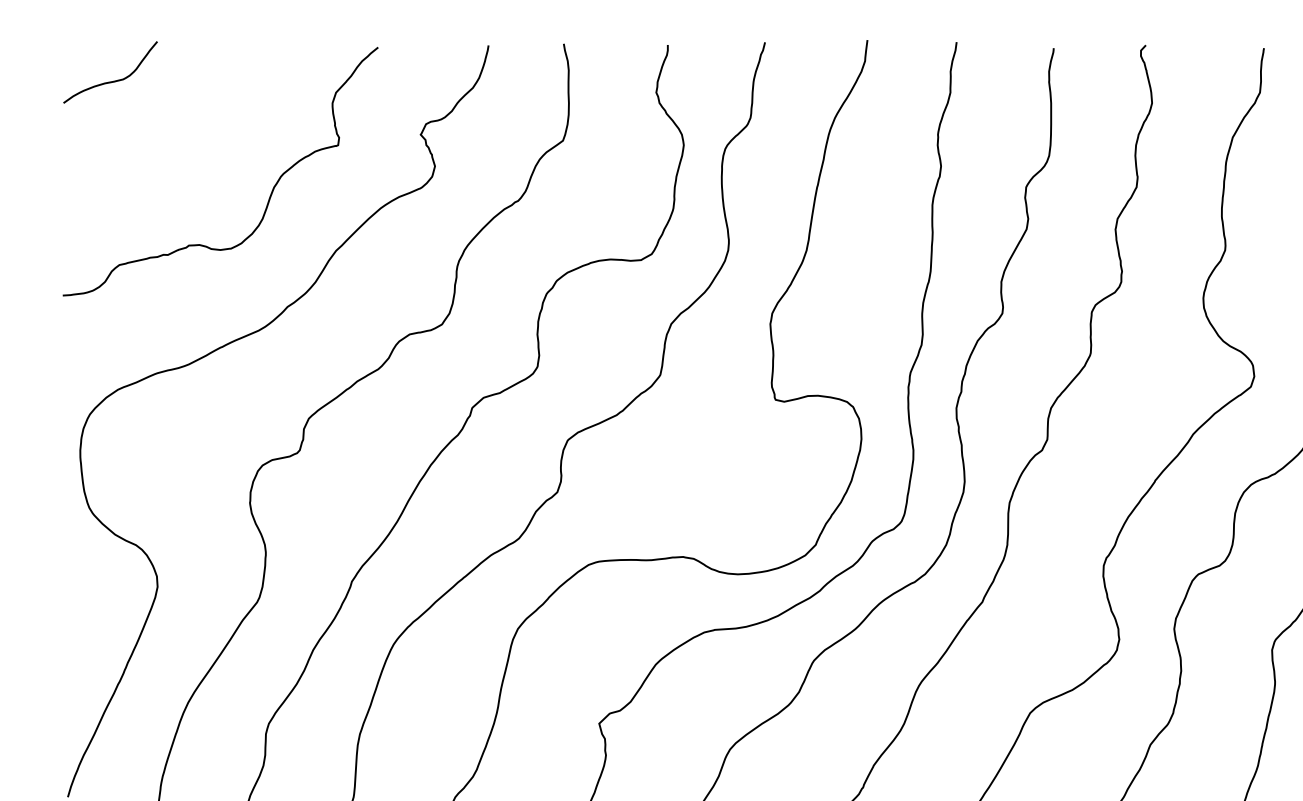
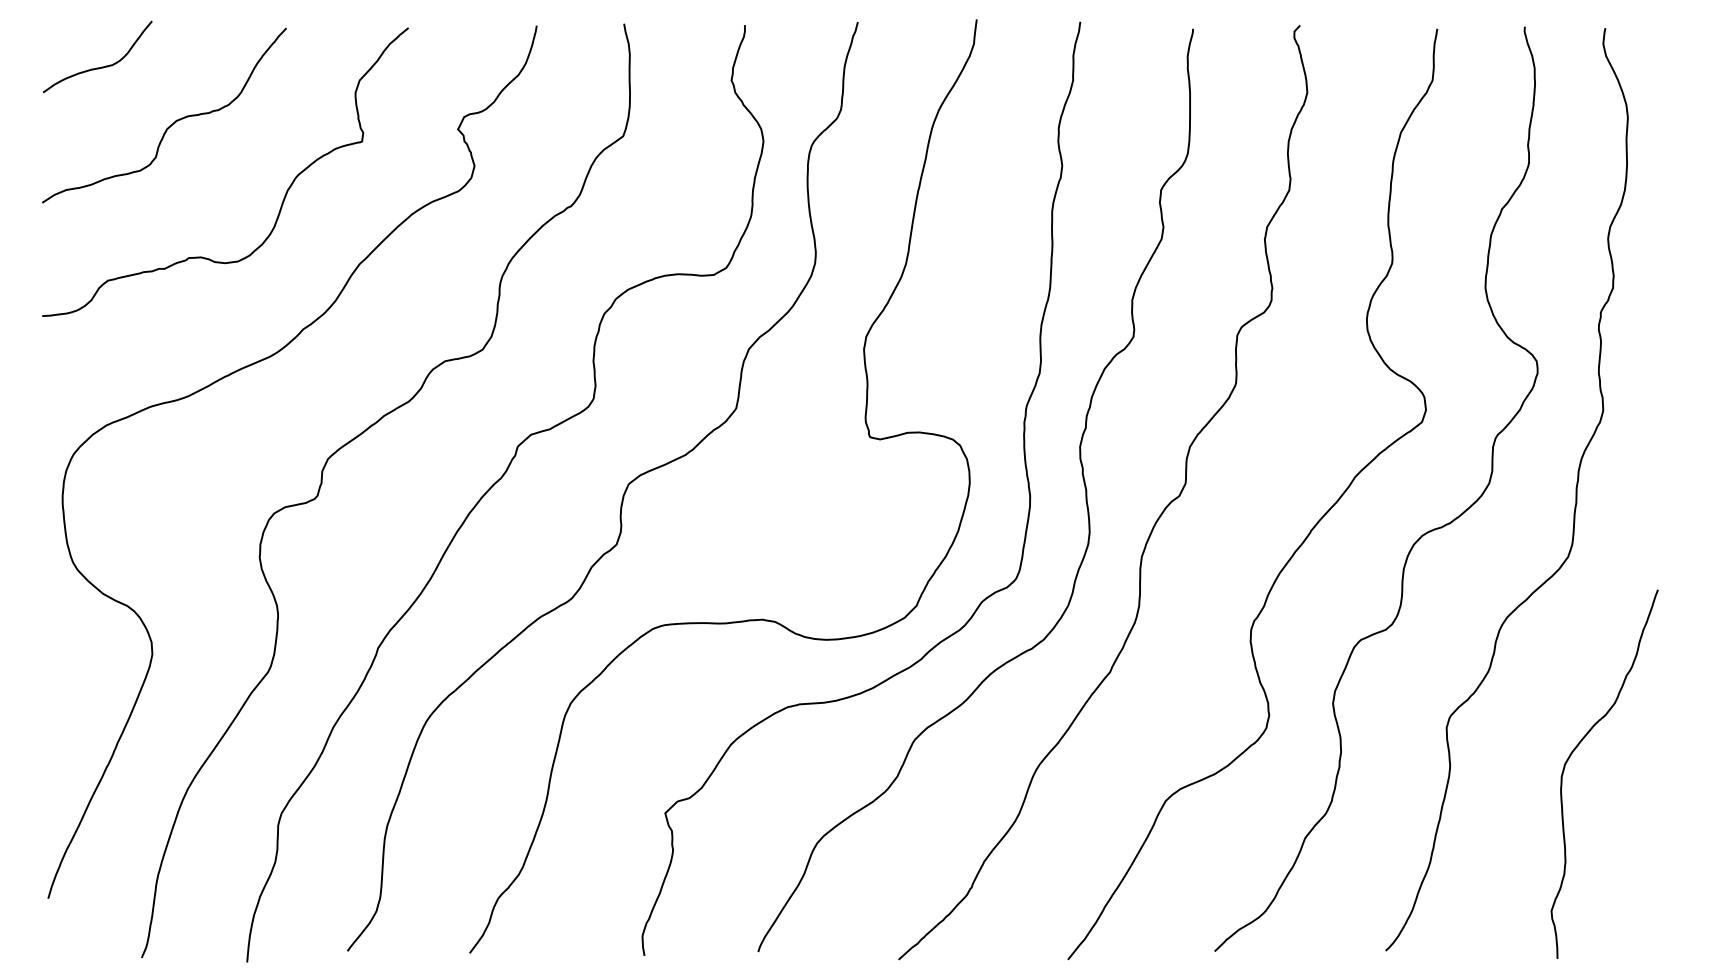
curve: (173, 130) -> (170, 124), added

